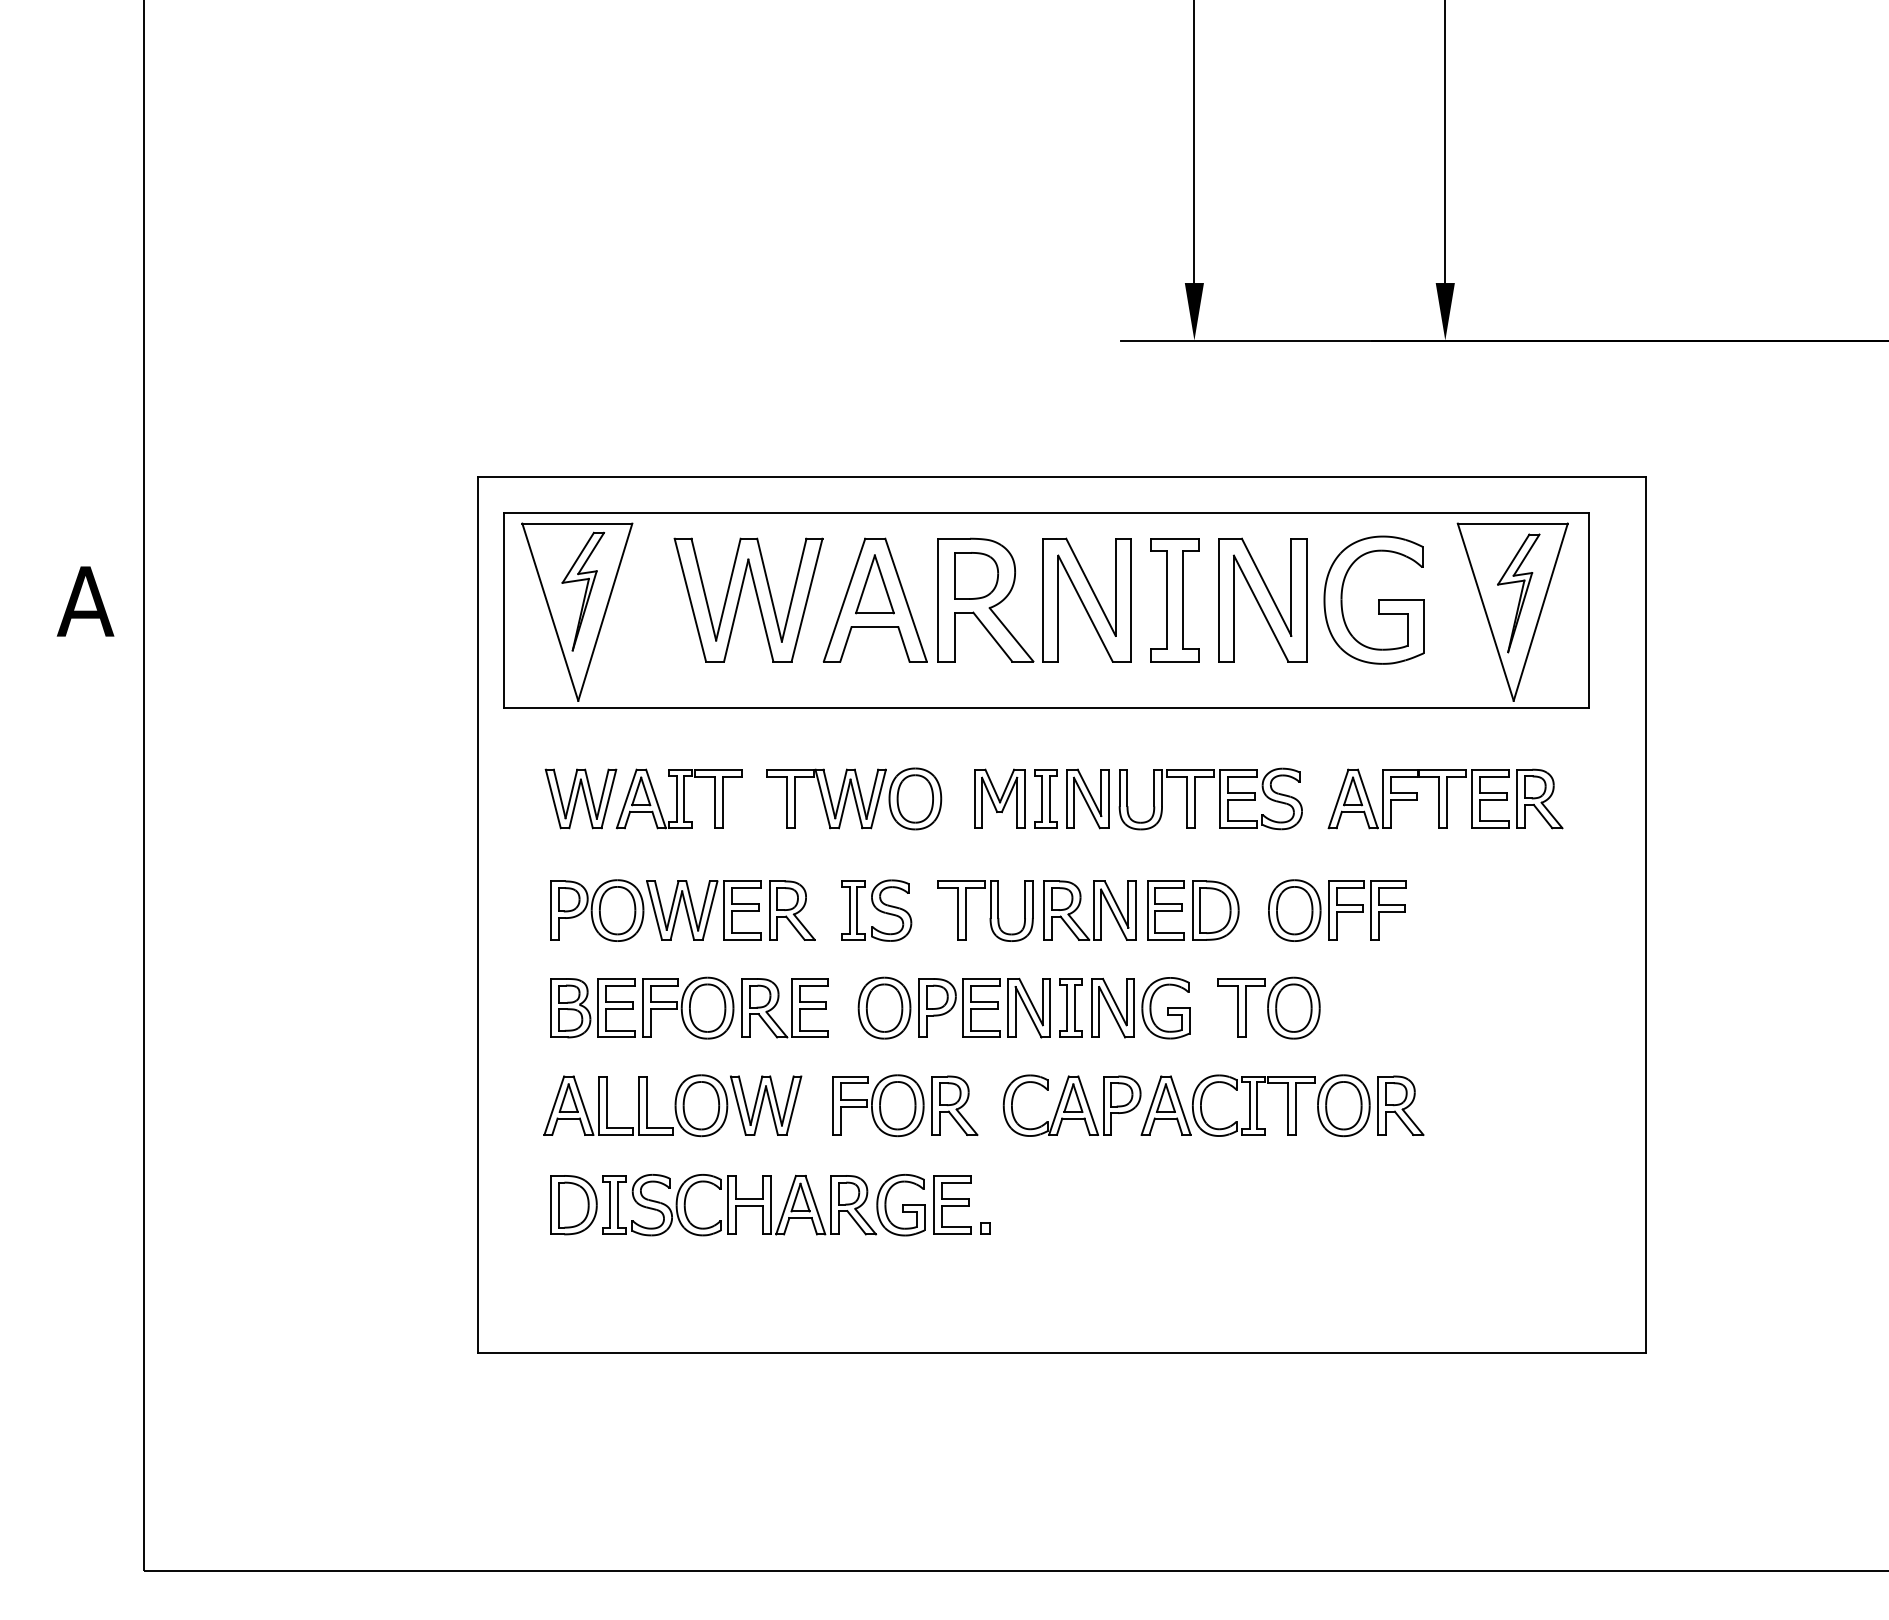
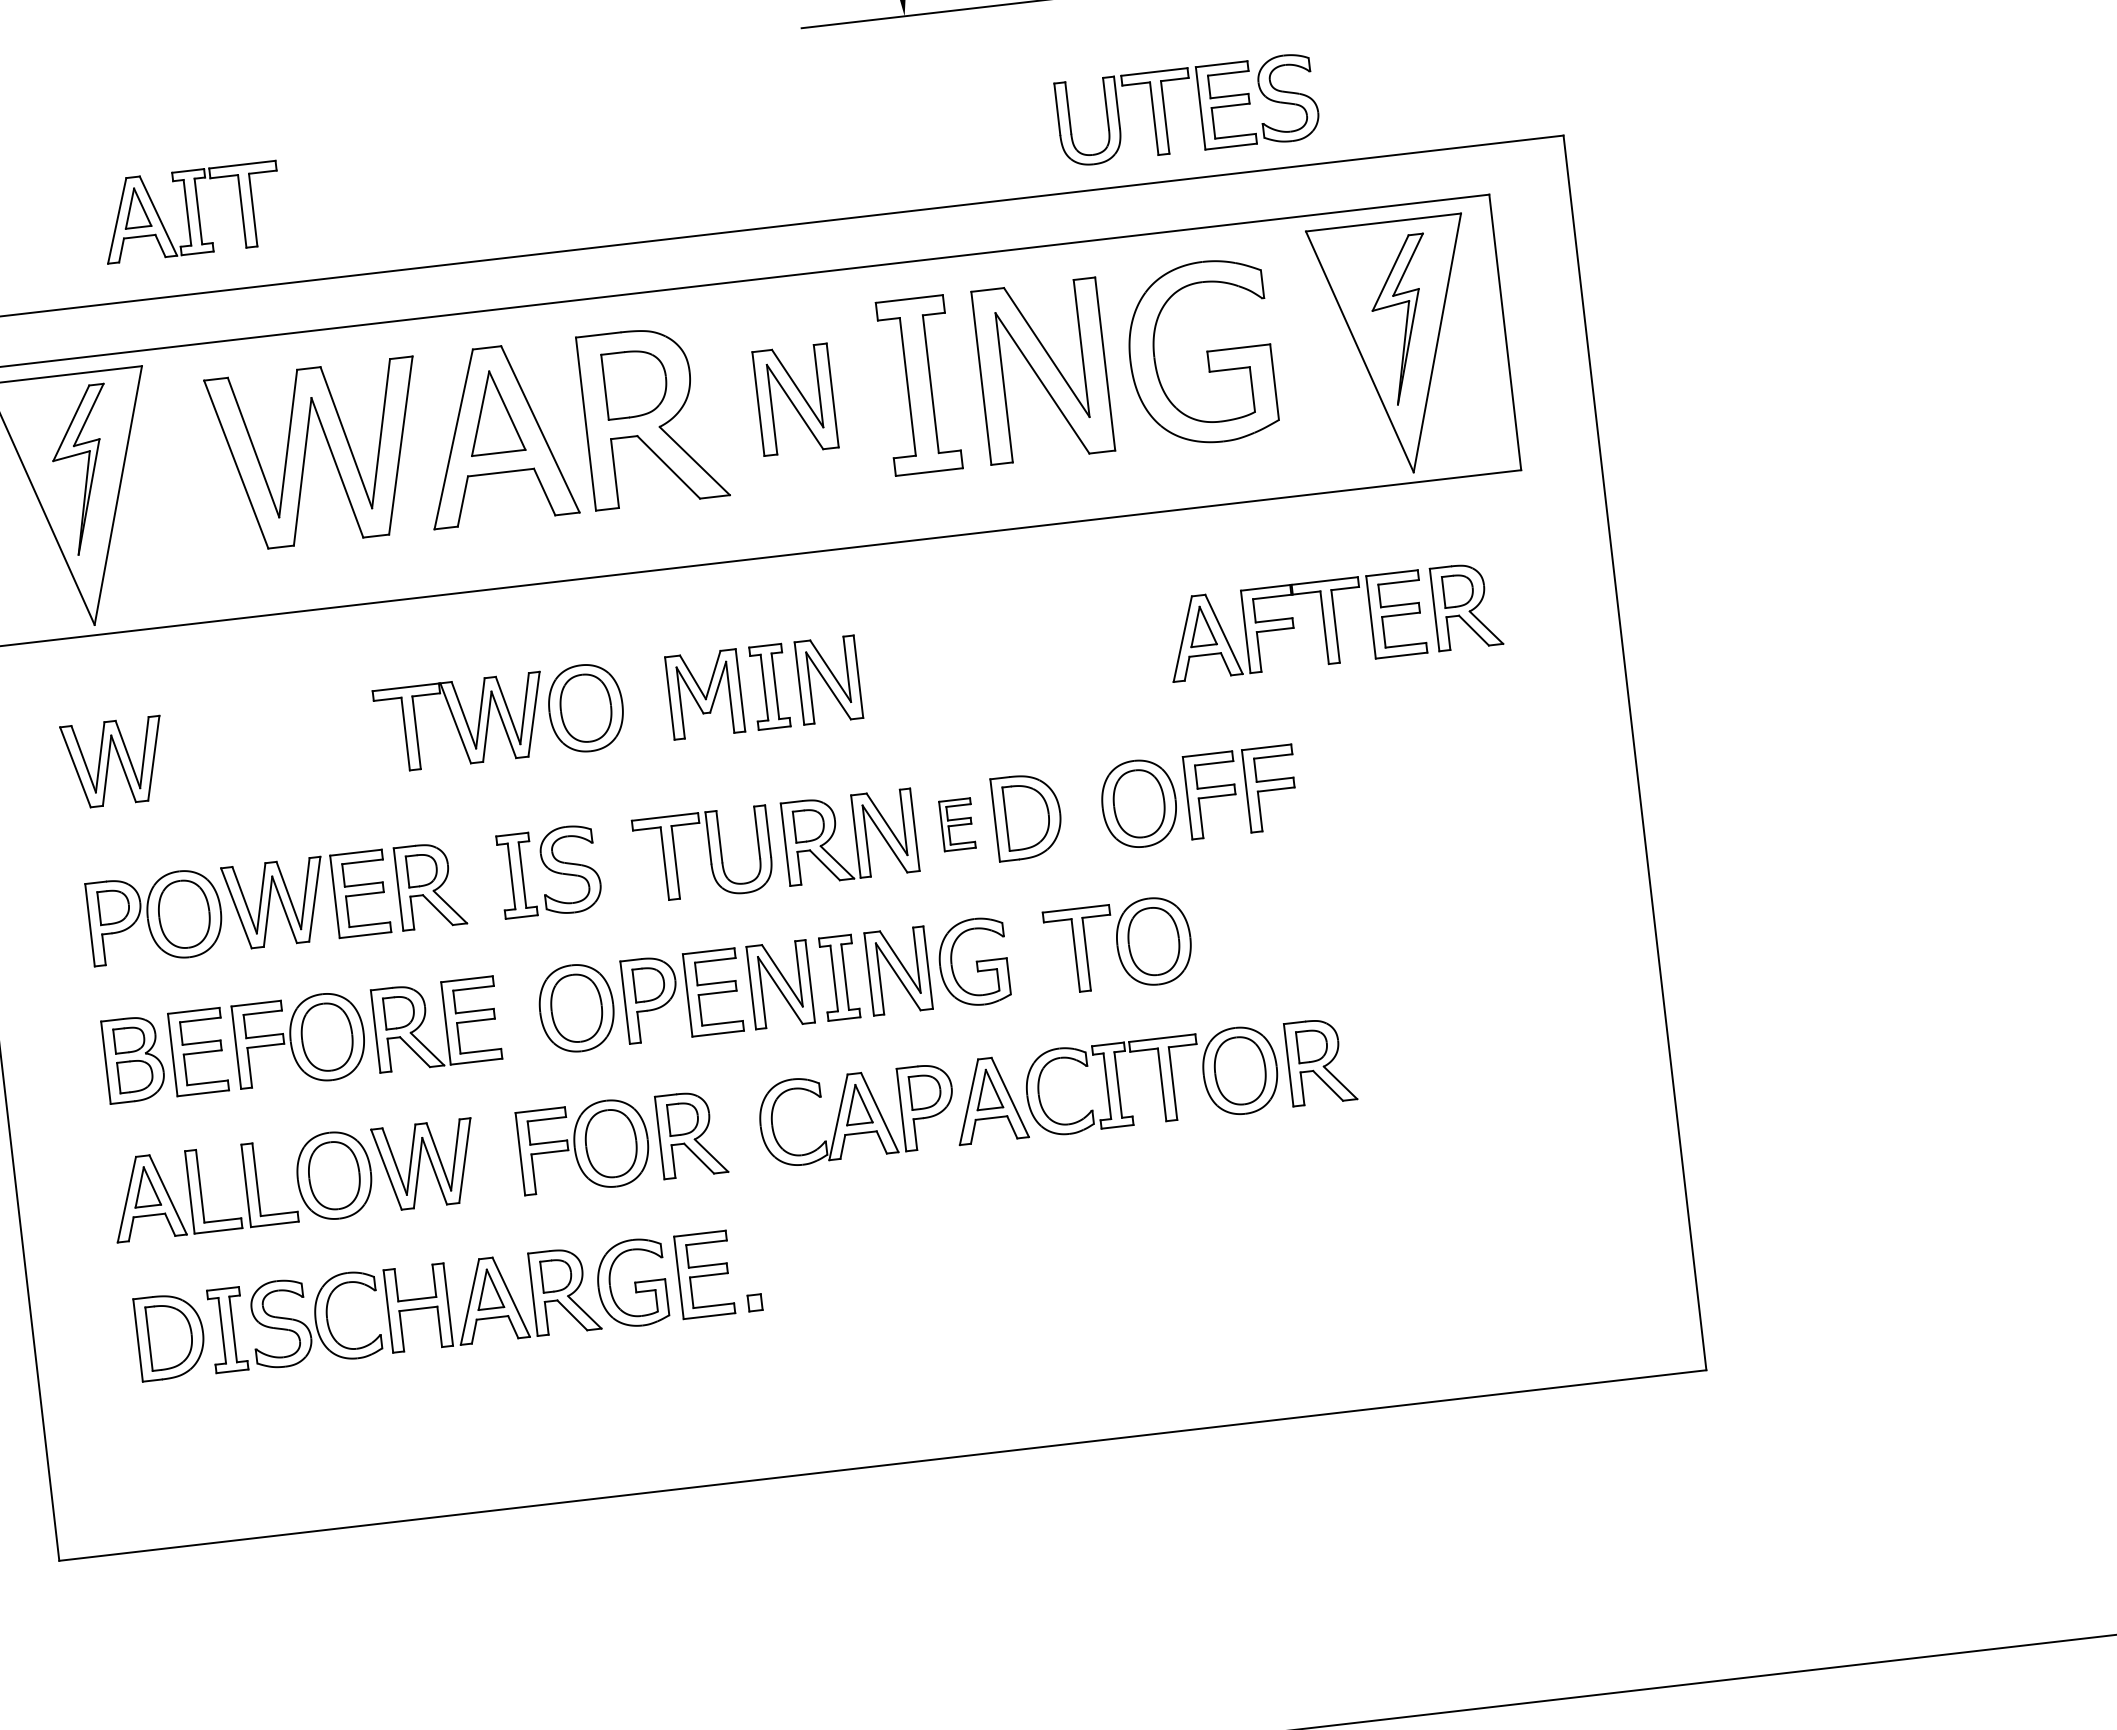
part: (1086, 599) -> (794, 399), size x0.6
part: (678, 798) -> (190, 211), moved
part: (1219, 798) -> (1199, 107), moved
part: (1165, 910) -> (956, 824), size x0.6

